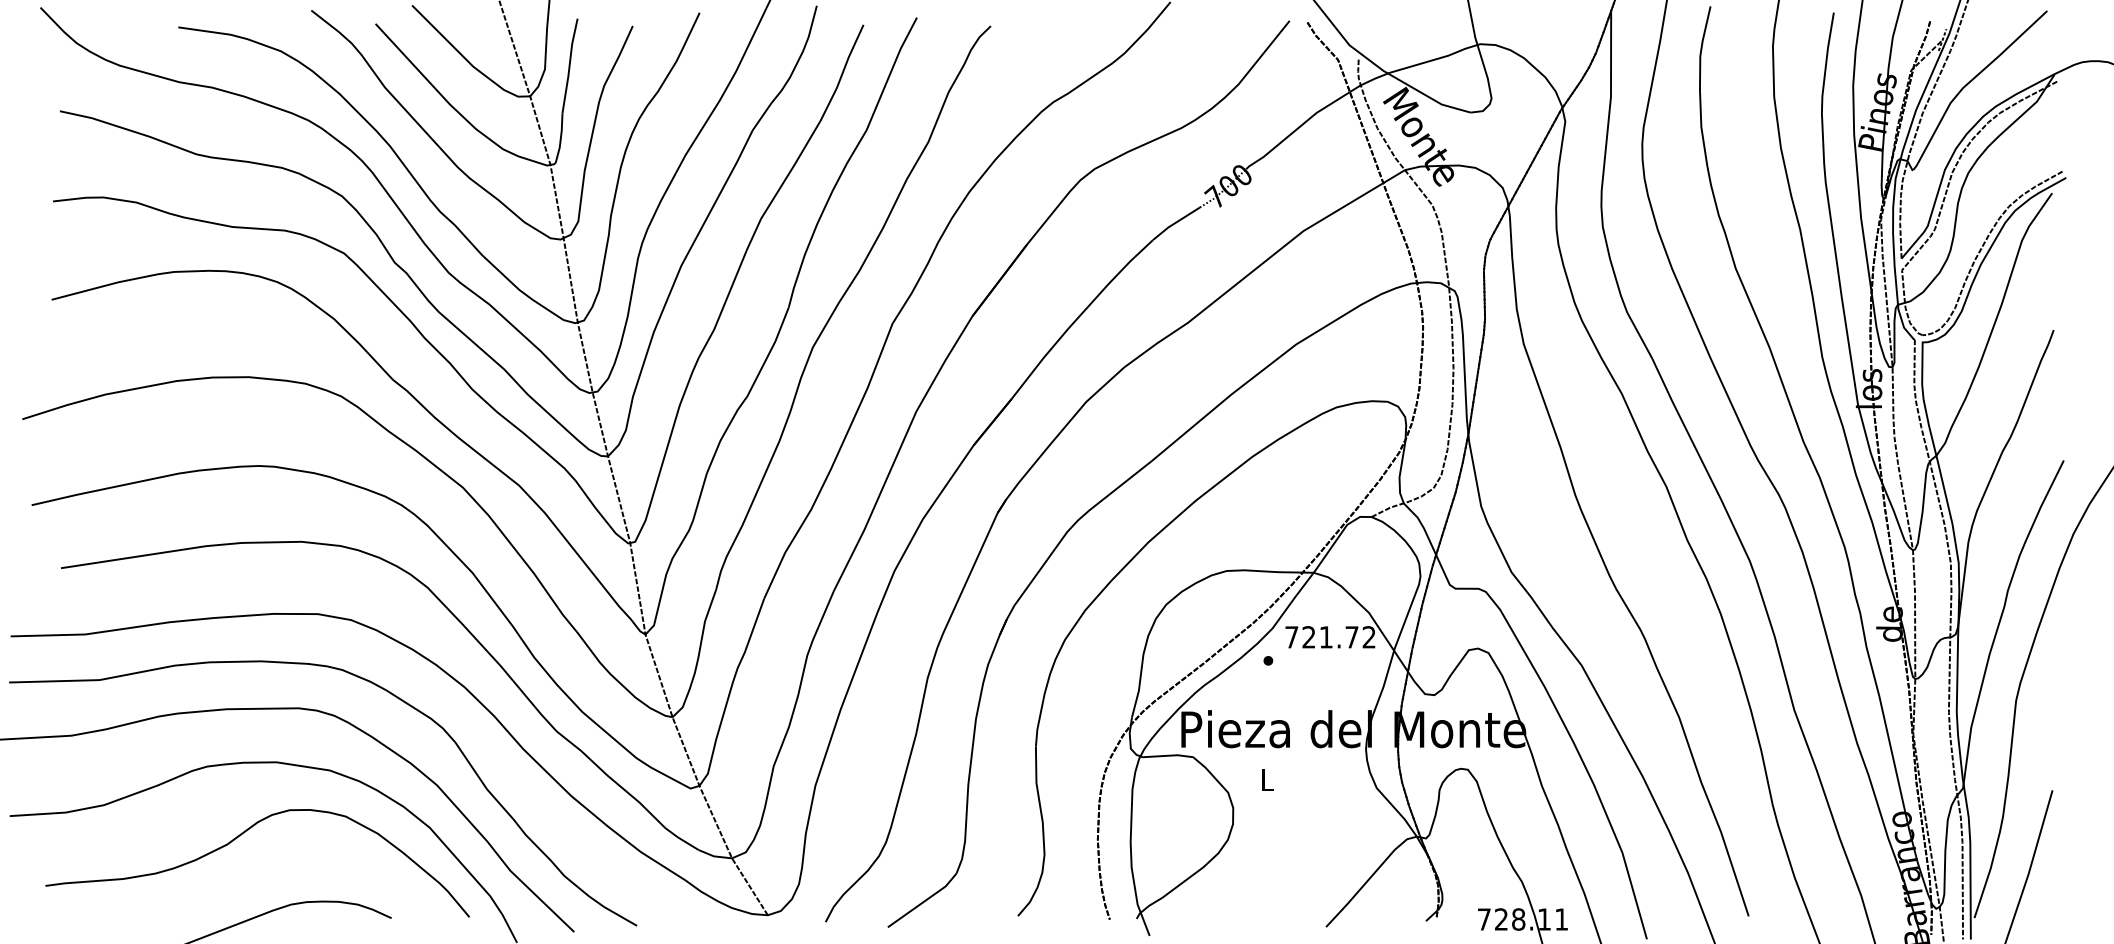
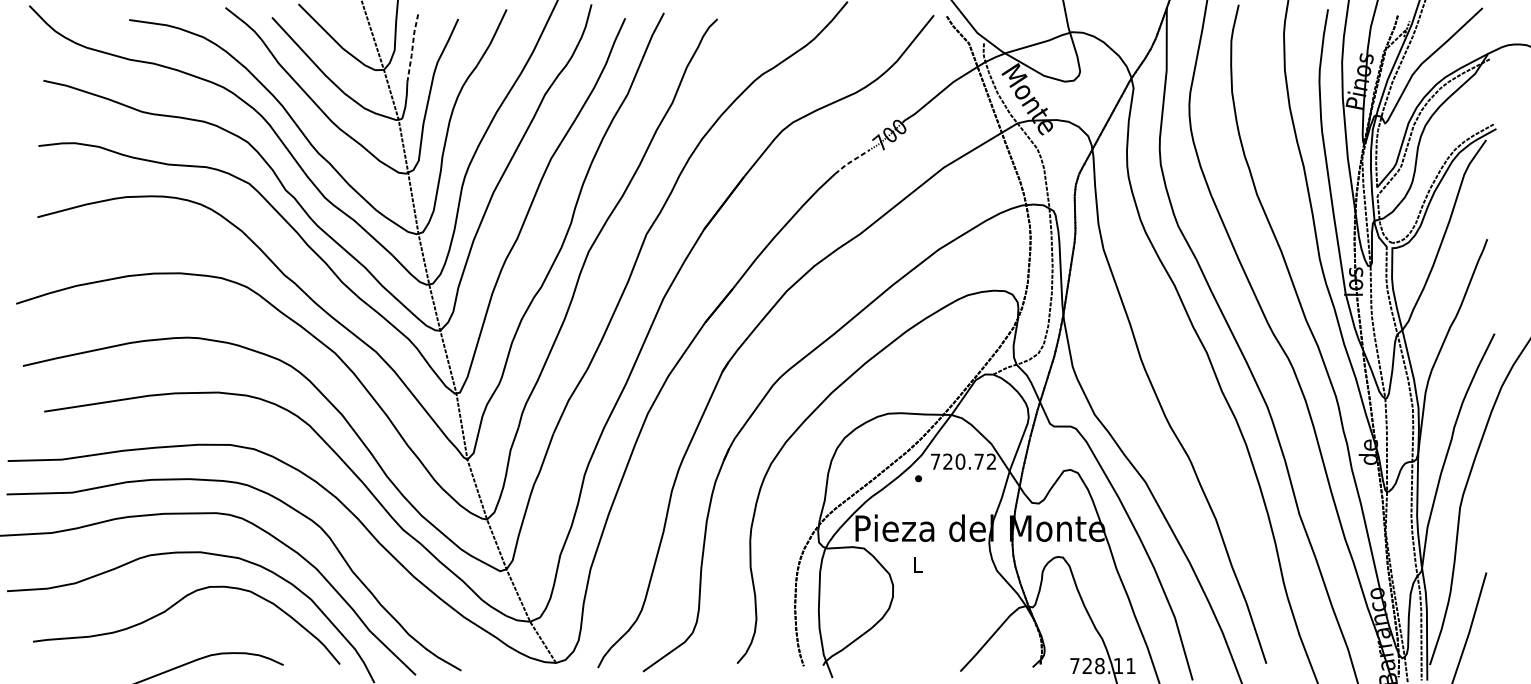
line: (569, 65) -> (412, 47), solid -> dashed
line: (1175, 222) -> (851, 161), solid -> dashed
text: (1326, 637) -> (960, 461), 721.72 -> 720.72

